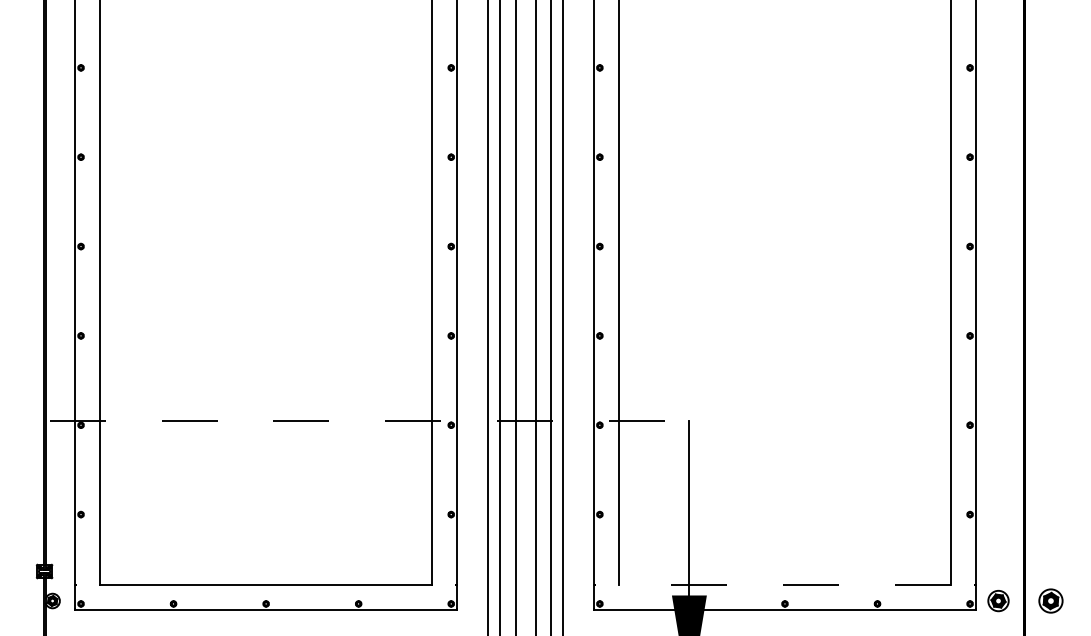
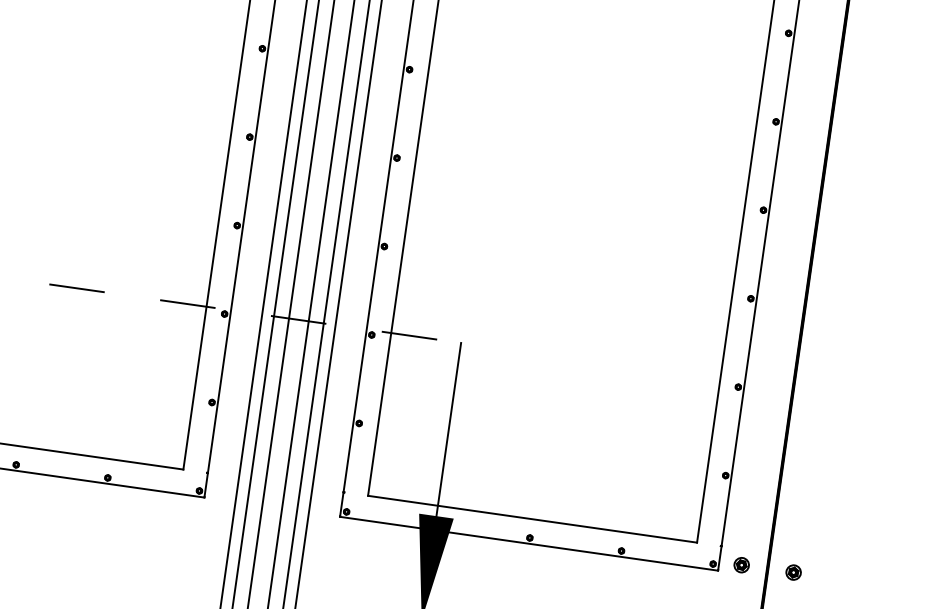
line: (784, 585) -> (532, 519), dashed -> solid
part: (998, 600) -> (741, 564), size x0.71
part: (1050, 600) -> (793, 571), size x0.62

